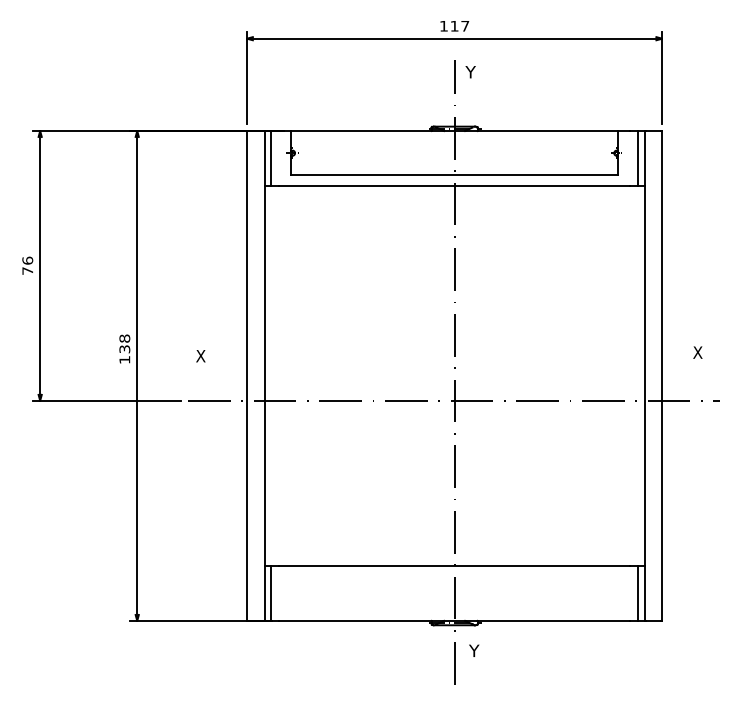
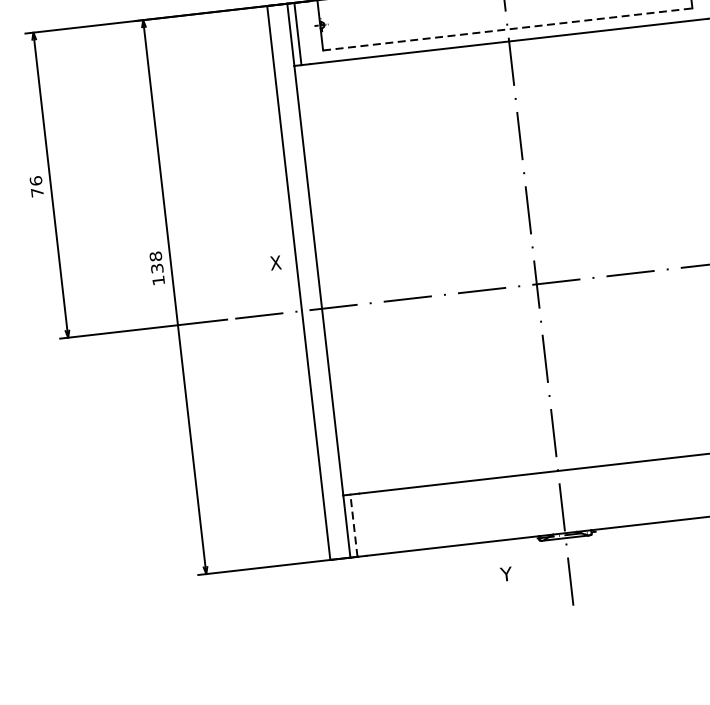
line: (455, 175) -> (508, 29), solid -> dashed
text: (200, 356) -> (275, 263), moved
line: (270, 593) -> (353, 525), solid -> dashed
text: (474, 650) -> (506, 573), moved

